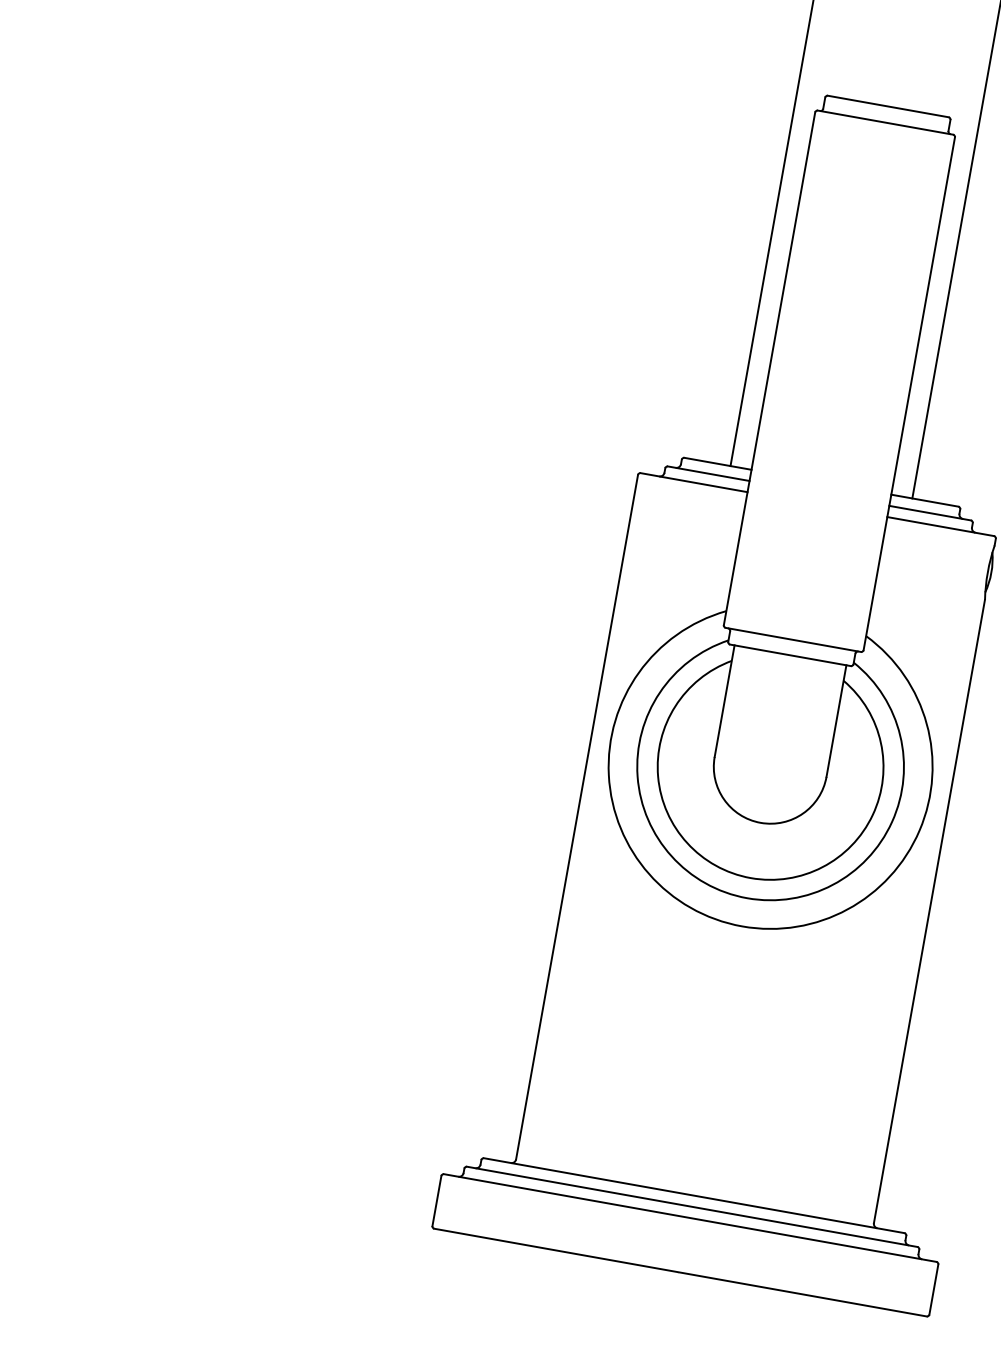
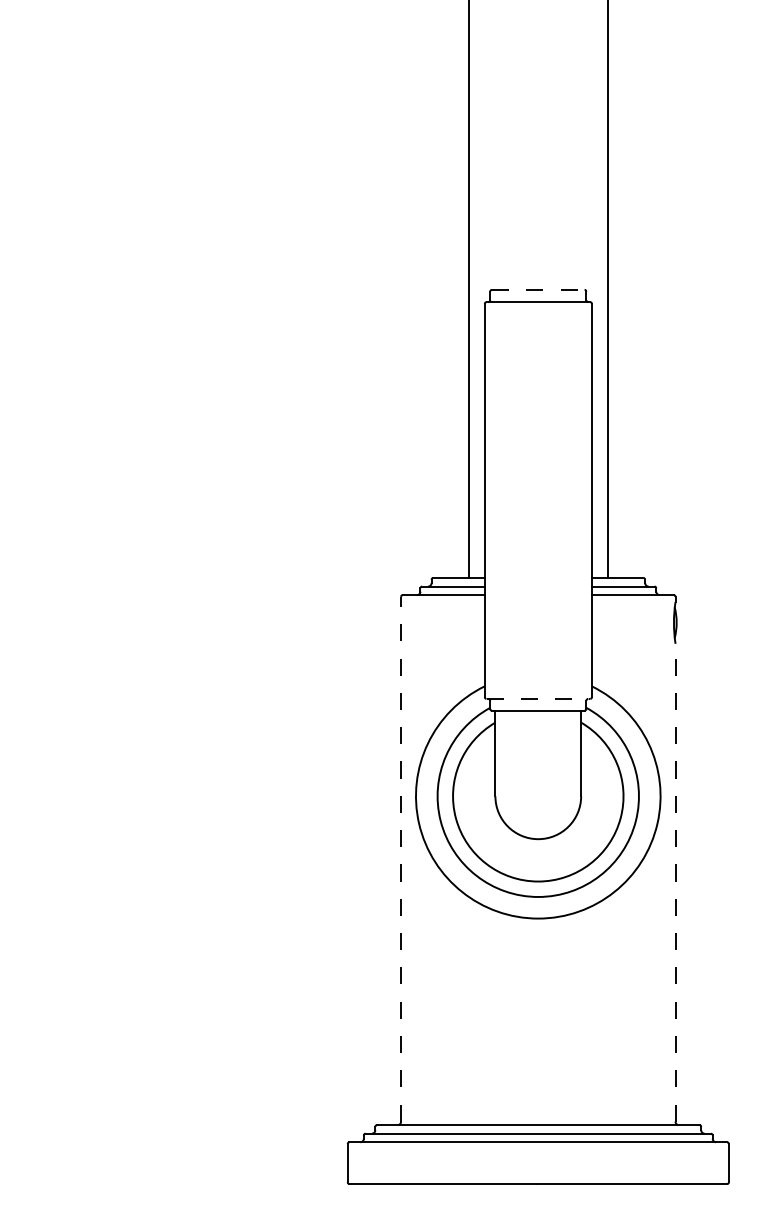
line: (888, 106) -> (538, 289), solid -> dashed
line: (793, 639) -> (538, 698), solid -> dashed
line: (577, 816) -> (401, 858), solid -> dashed
line: (929, 911) -> (675, 882), solid -> dashed

